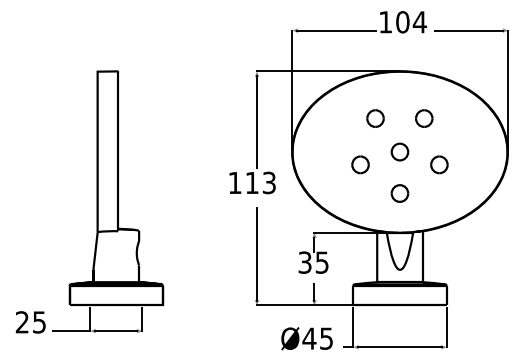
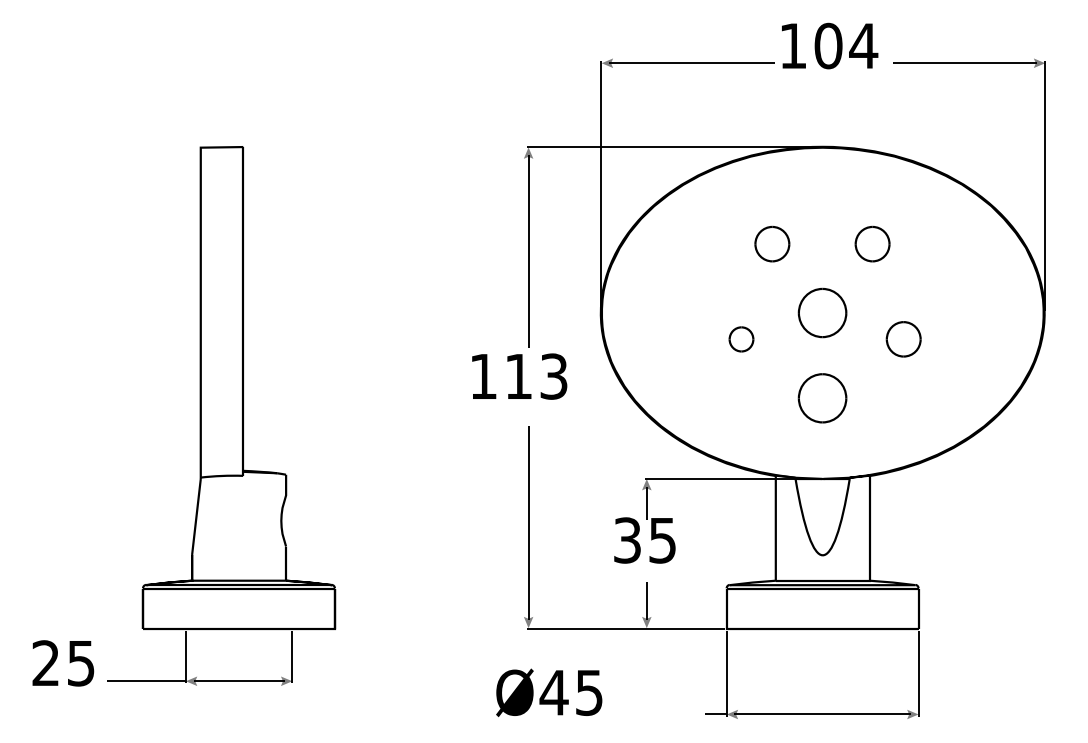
part: (399, 151) -> (821, 311), size x1.4
part: (360, 164) -> (741, 338), size x0.7
part: (399, 193) -> (821, 398), size x1.4
text: (306, 338) -> (548, 692), moved

